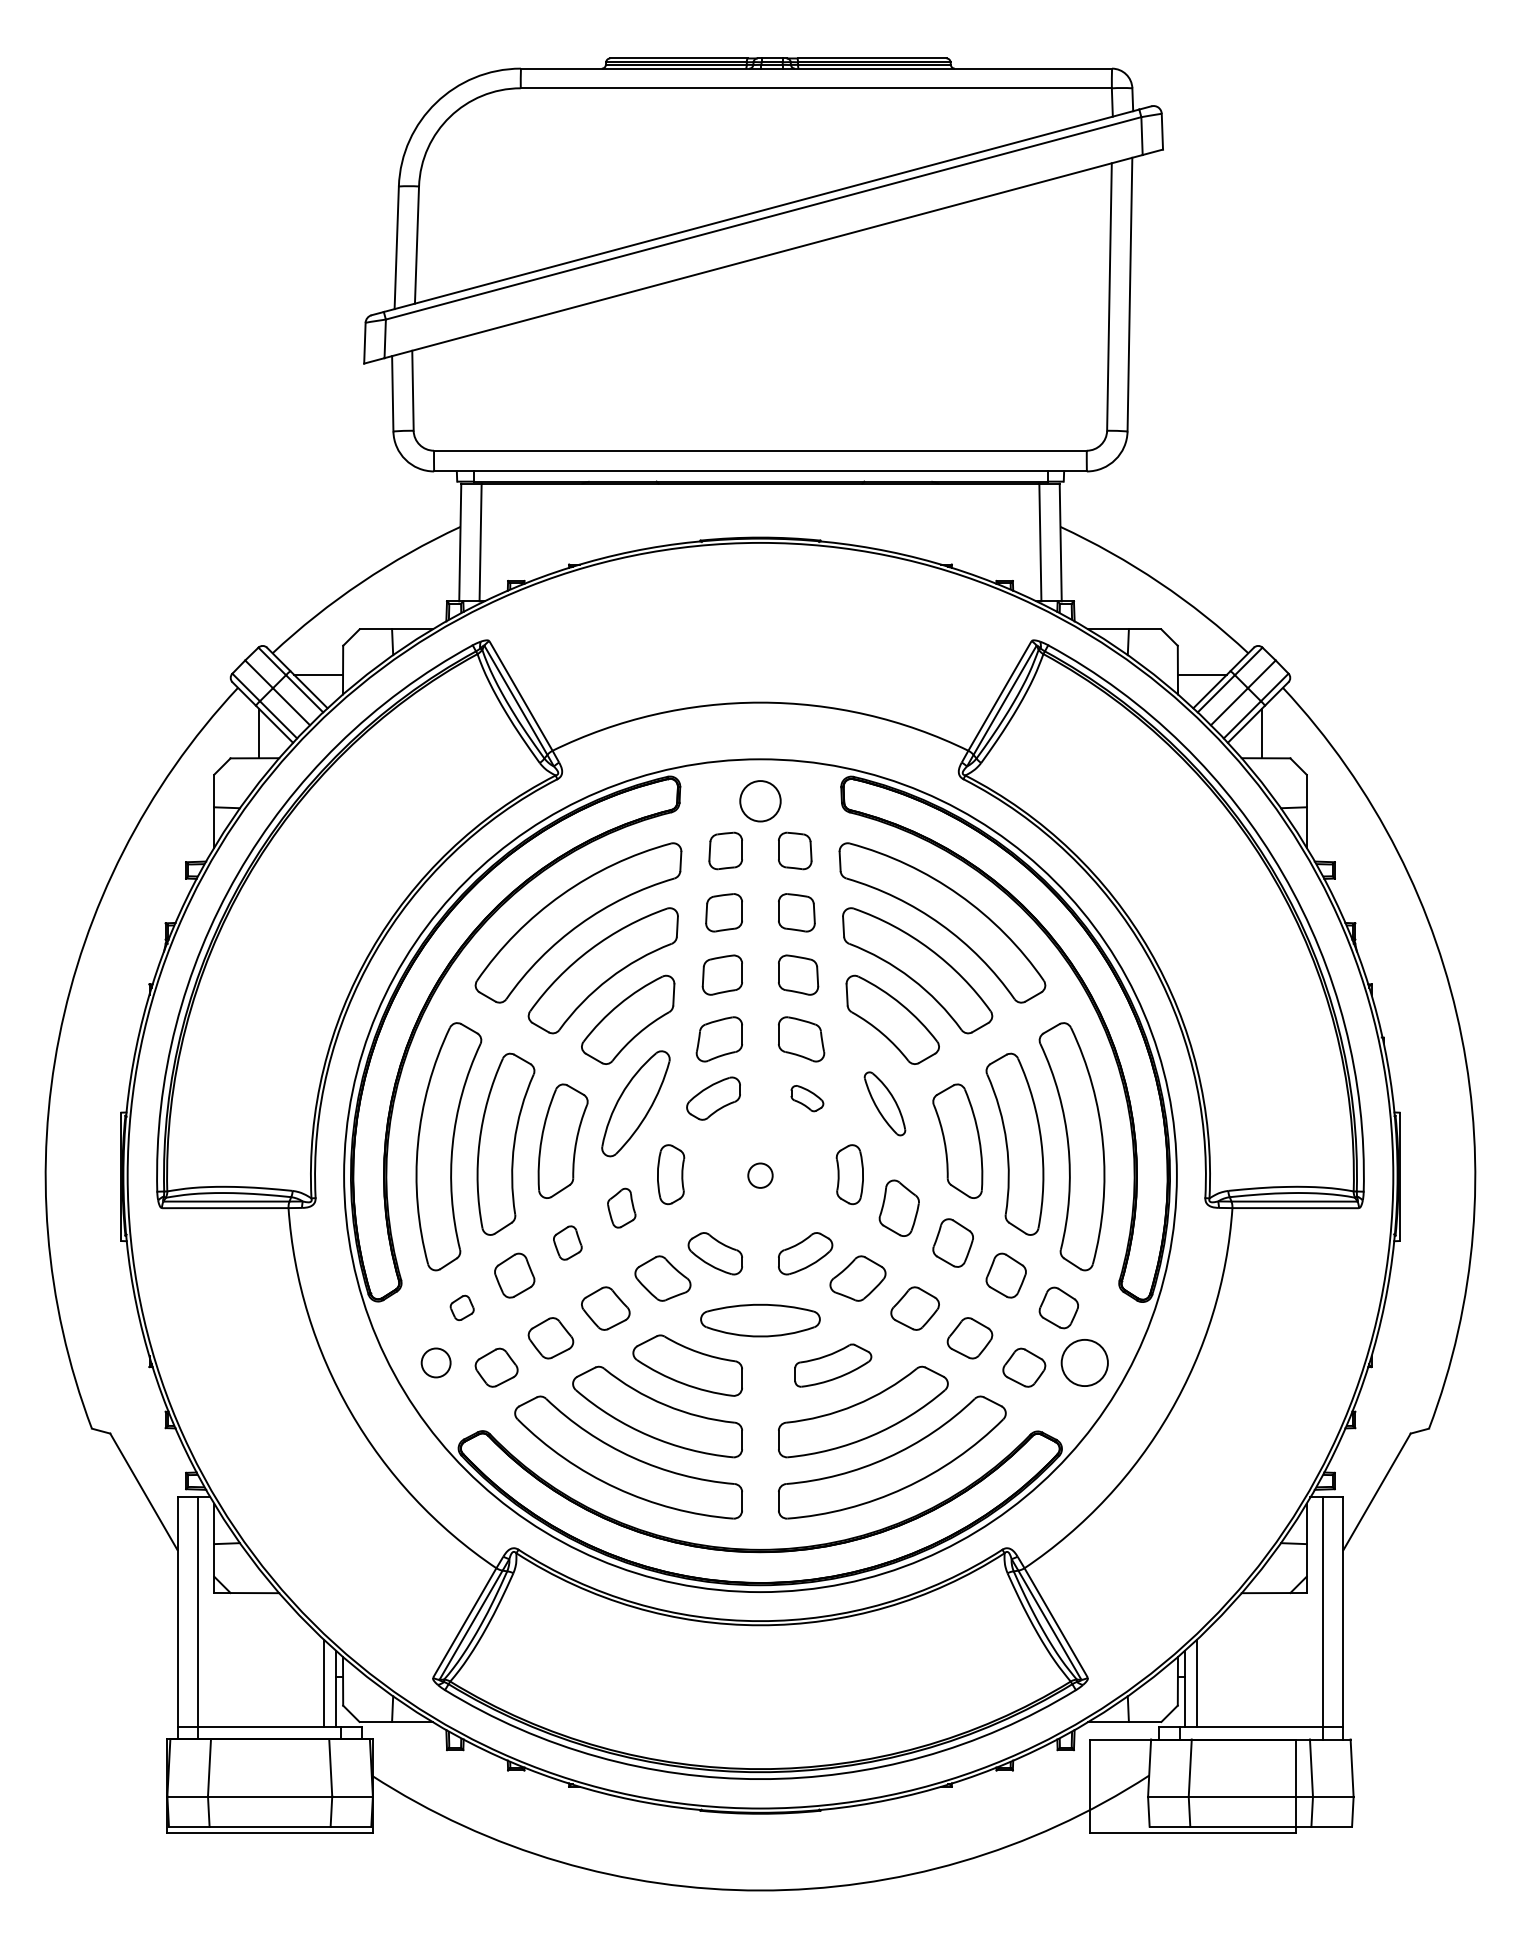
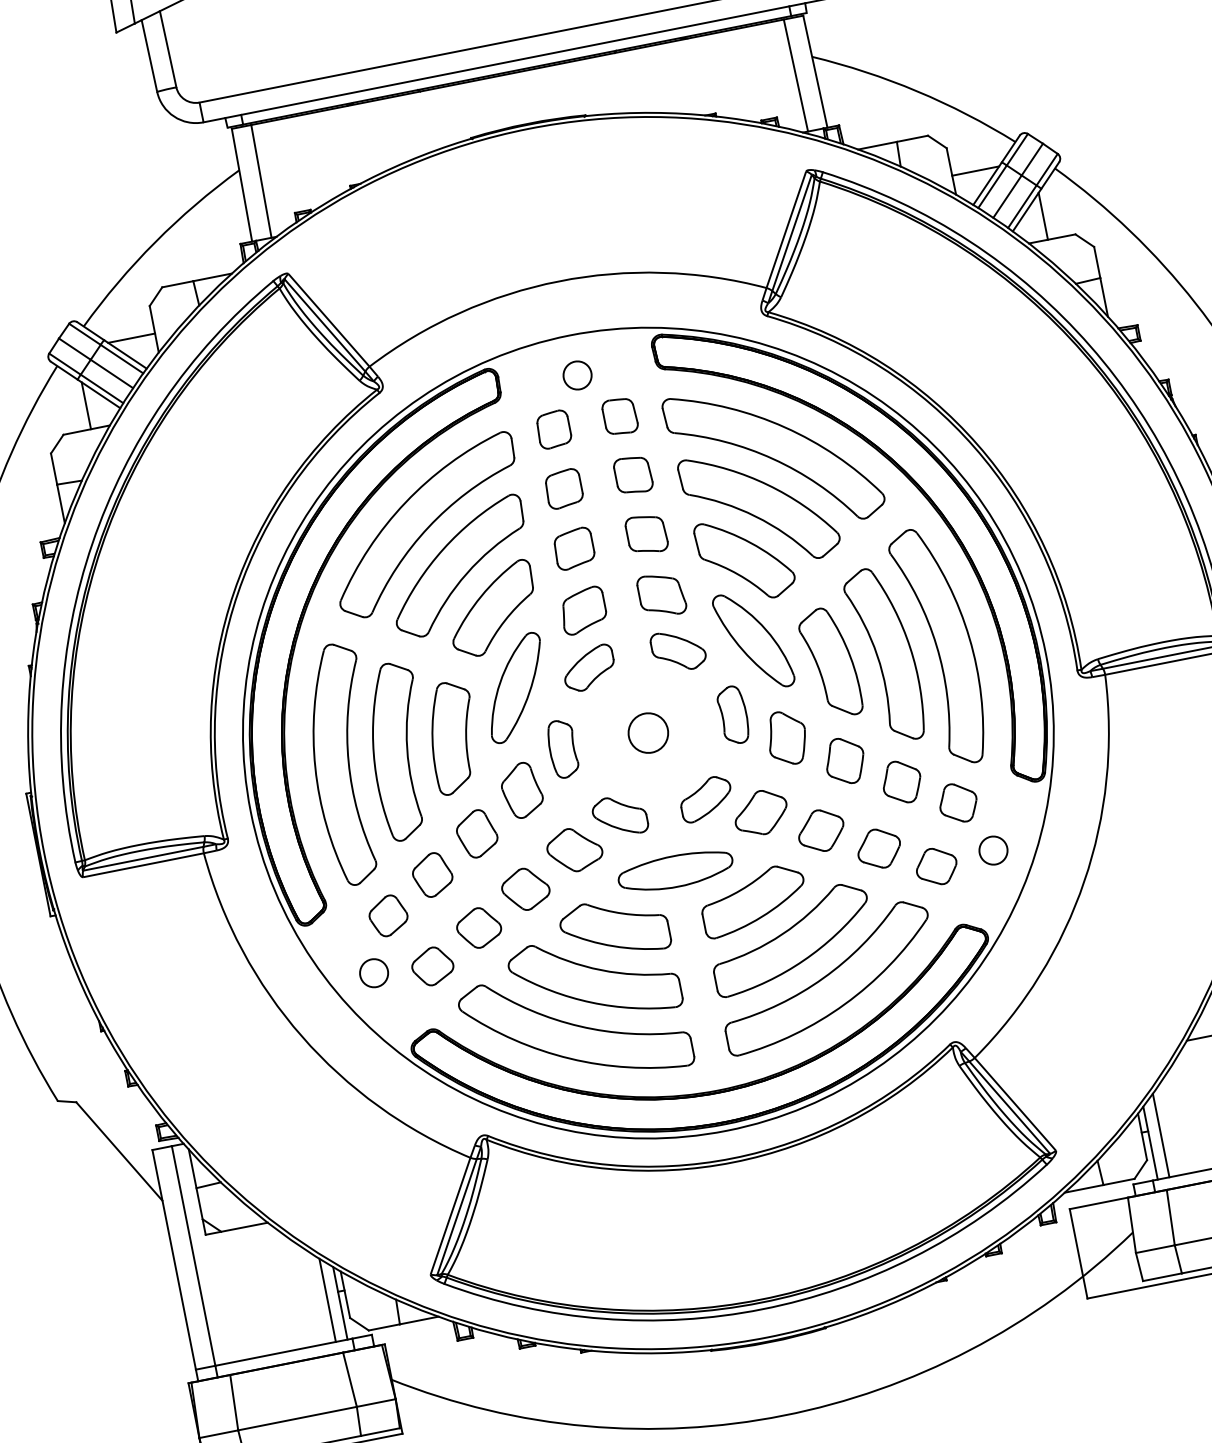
circle: (760, 800) -> (577, 374), size x0.71
part: (807, 1098) -> (678, 650), size x1.67
part: (884, 1103) -> (753, 640), size x1.67
circle: (760, 1175) -> (648, 732), size x1.67
part: (621, 1207) -> (521, 789), size x1.43
part: (567, 1242) -> (476, 833), size x1.43
part: (462, 1307) -> (388, 915), size x1.67
circle: (1084, 1362) -> (993, 850), size x0.62
part: (833, 1365) -> (753, 900), size x1.43

